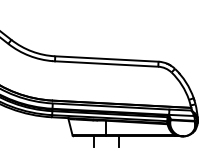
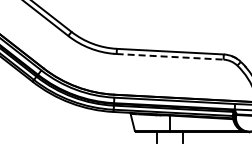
line: (107, 63) -> (170, 56), solid -> dashed

